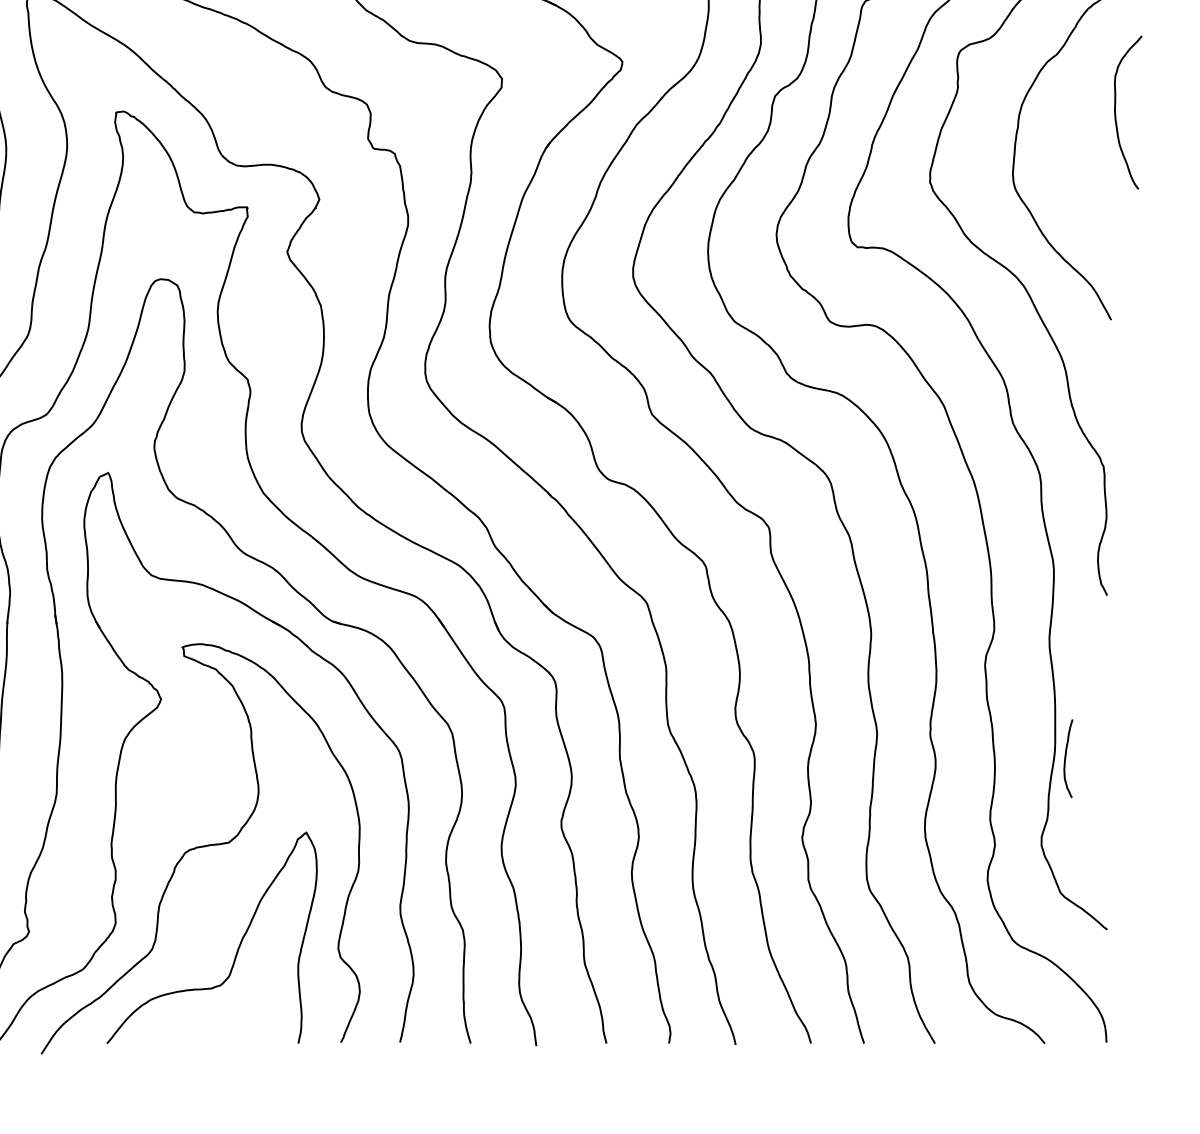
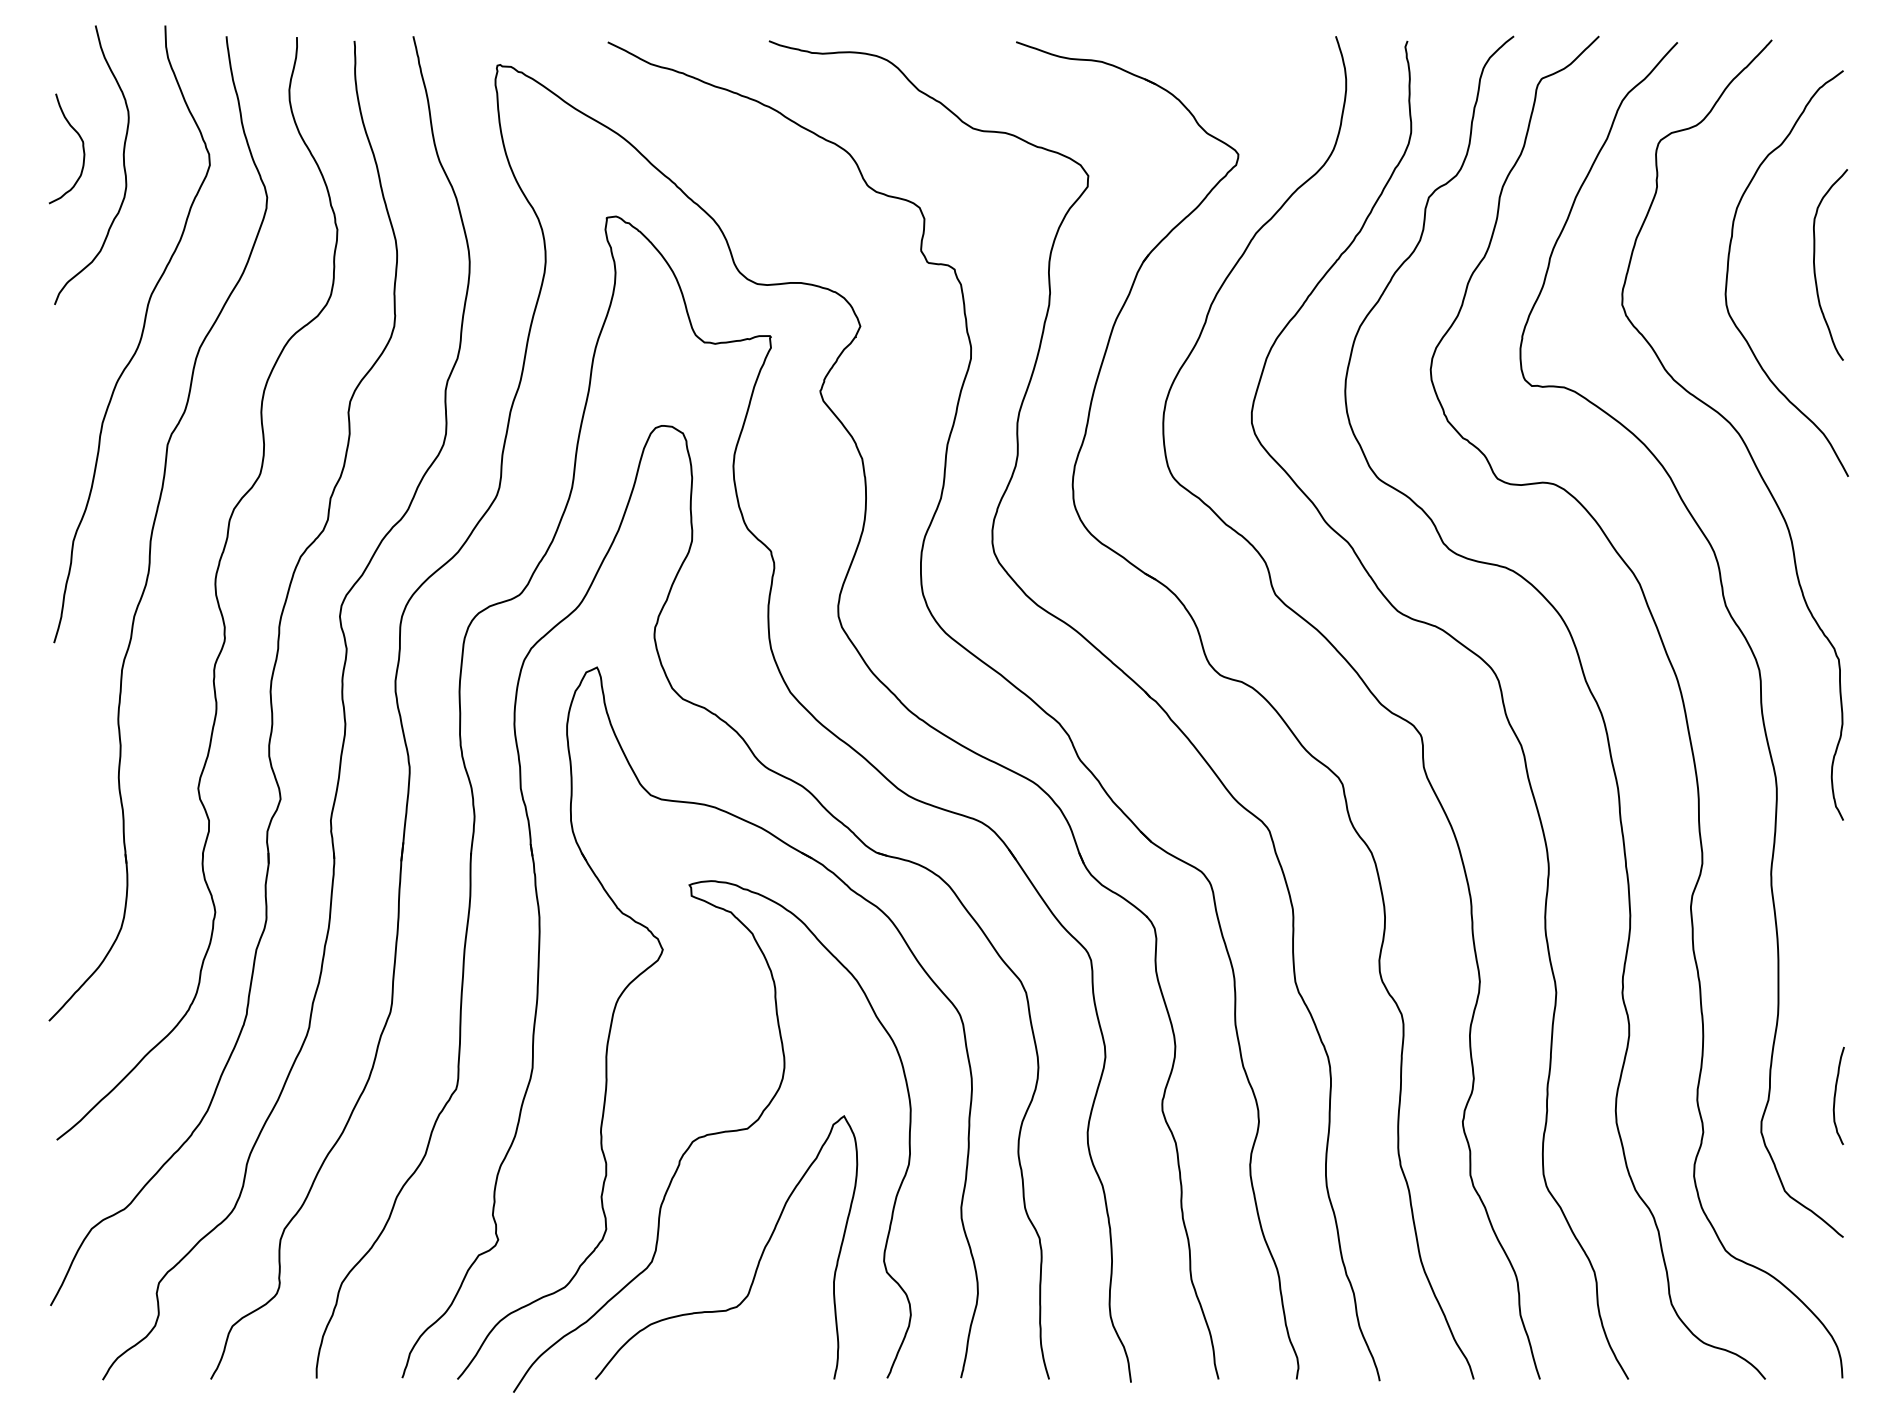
curve: (1116, 113) -> (1815, 265), moved
curve: (1066, 756) -> (1836, 1093), moved

